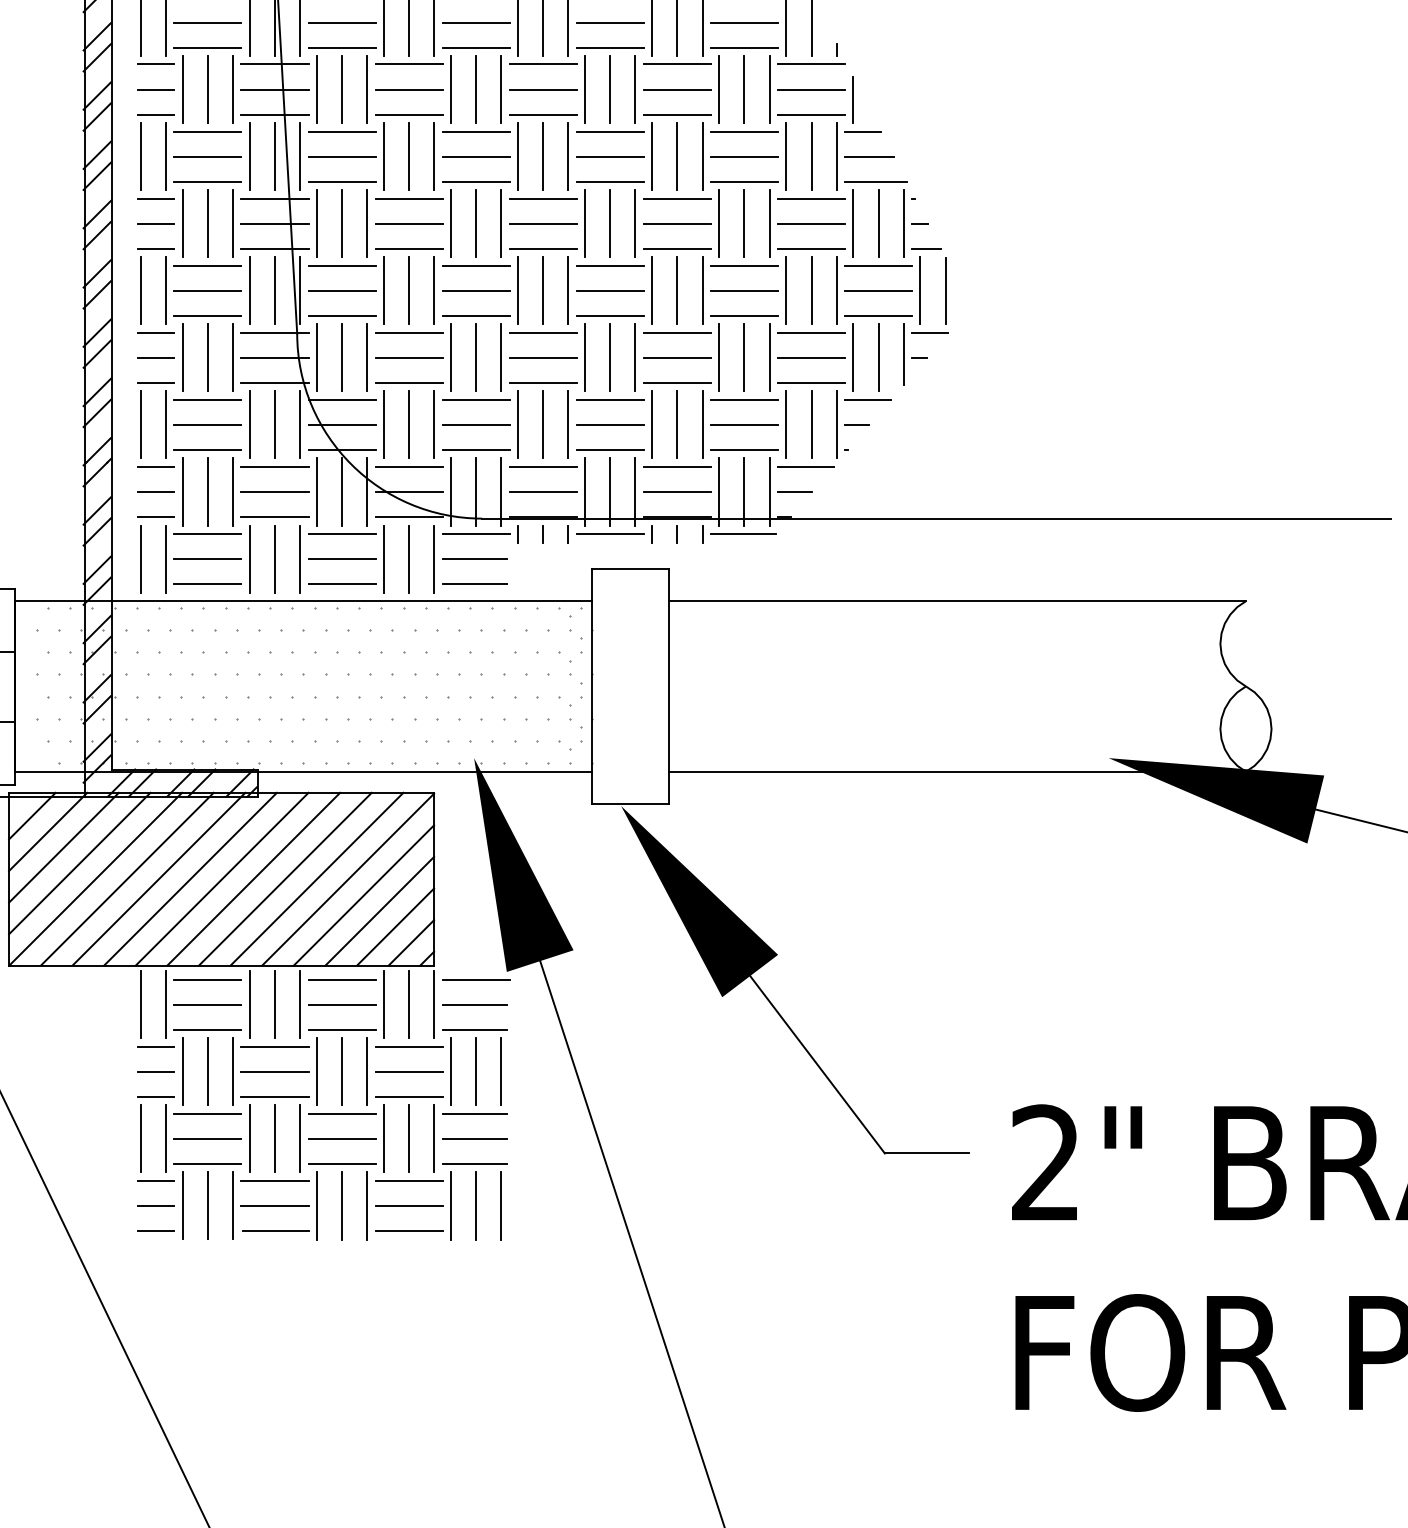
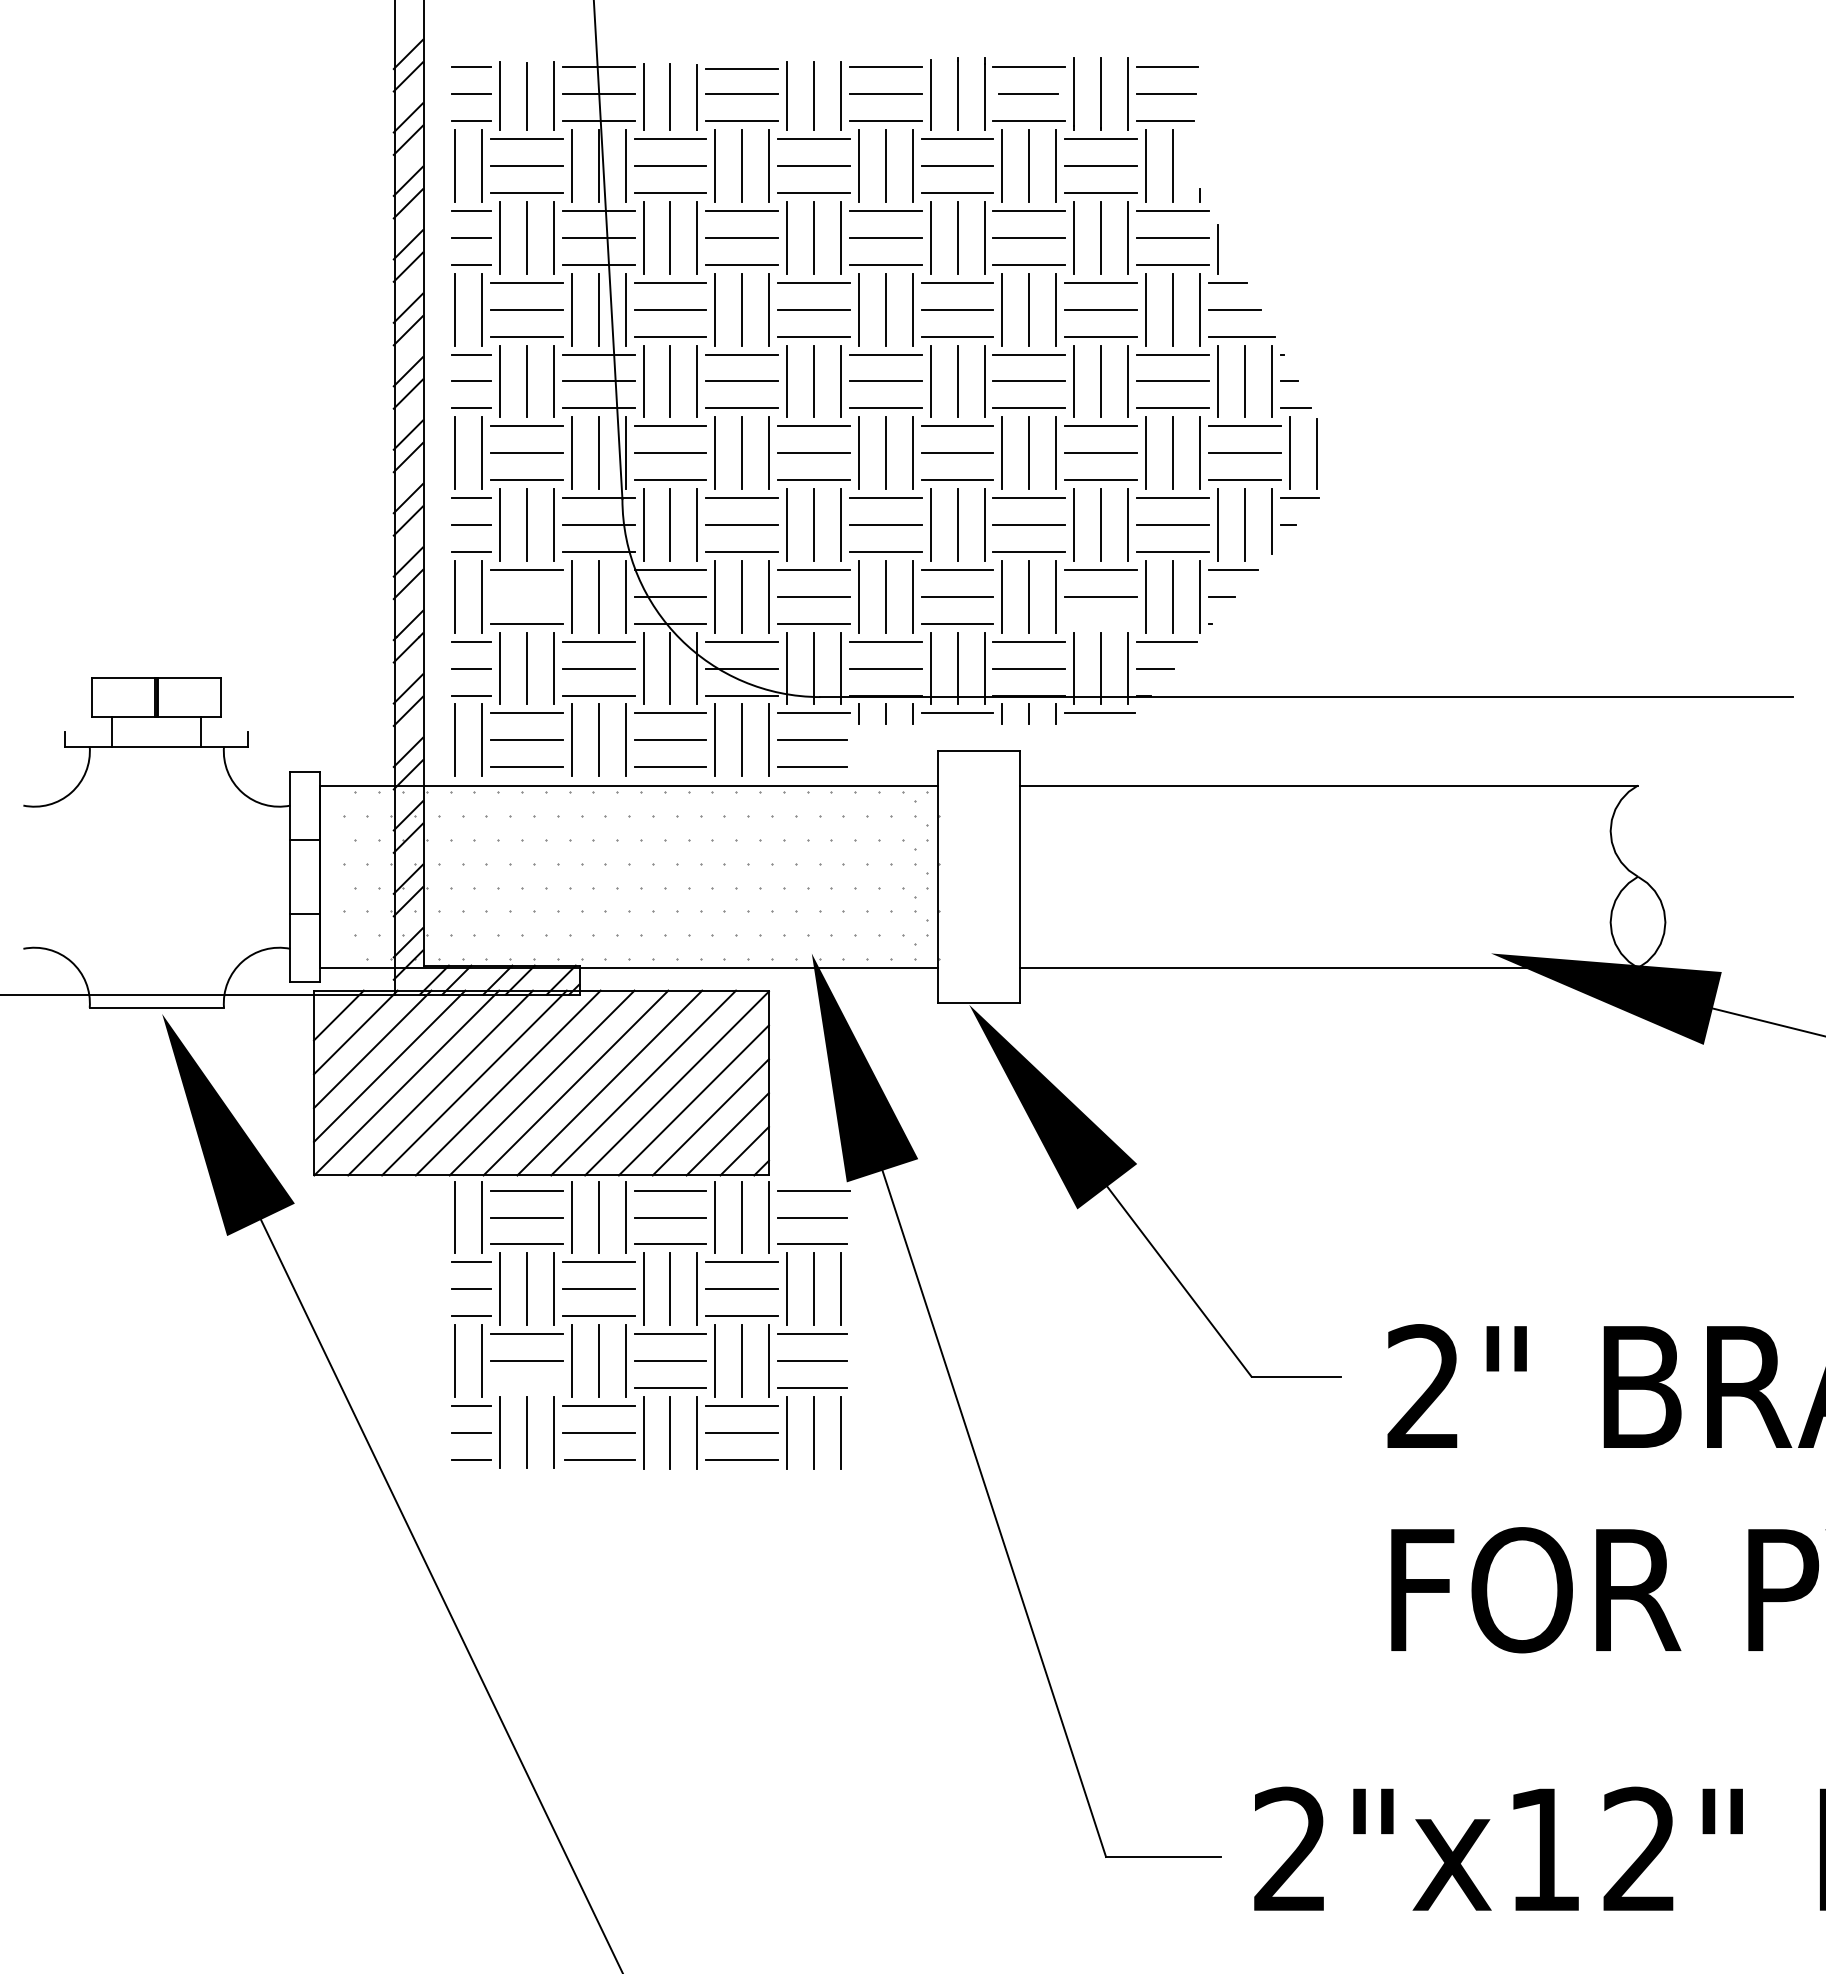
line: (207, 424) -> (526, 596), removed
line: (744, 449) -> (1101, 623), removed
line: (207, 1163) -> (526, 1387), removed

